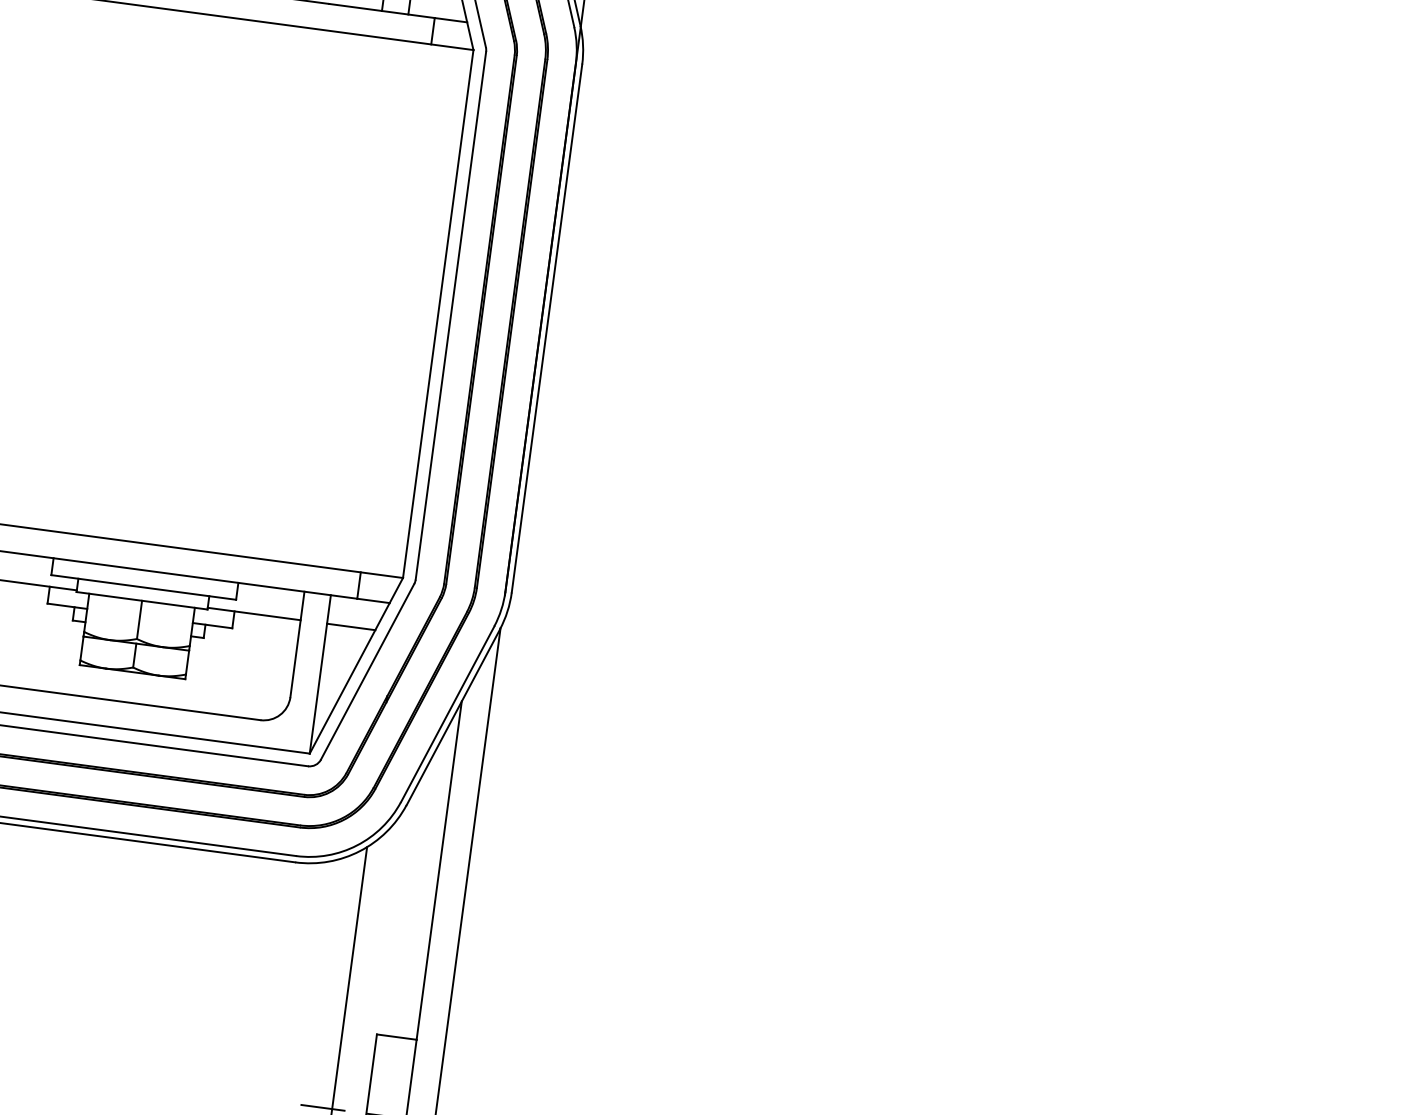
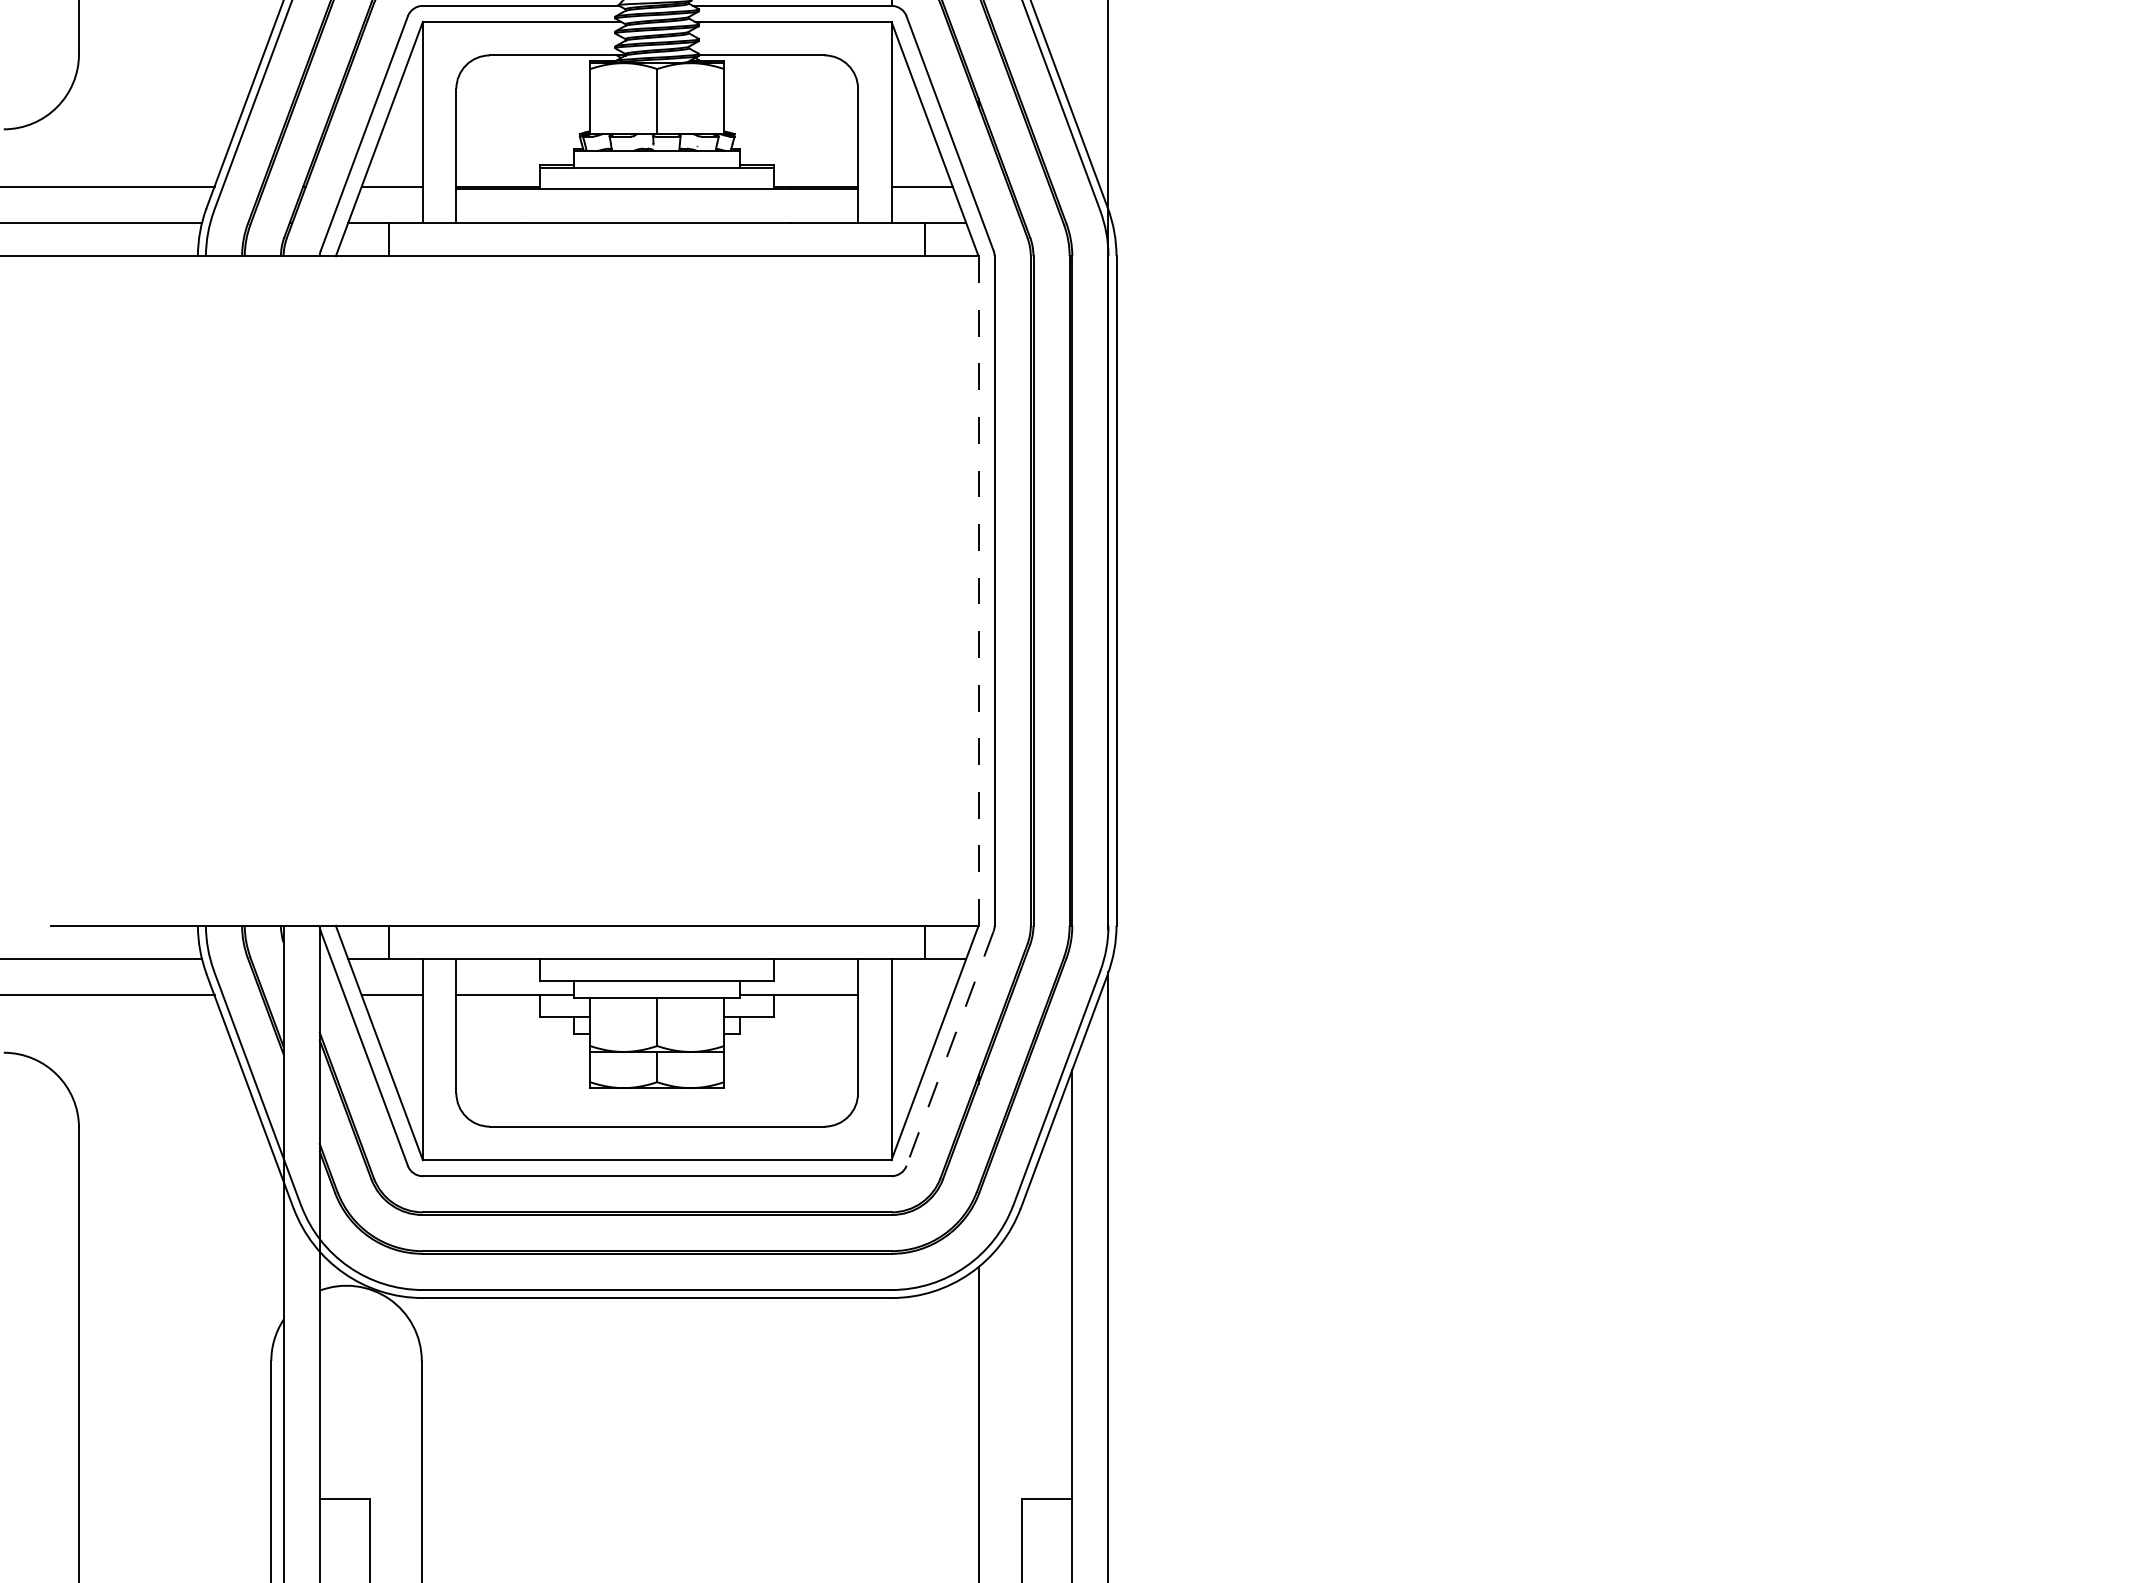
line: (438, 314) -> (978, 591), solid -> dashed
line: (350, 626) -> (921, 995), removed
line: (367, 671) -> (950, 1048), solid -> dashed

